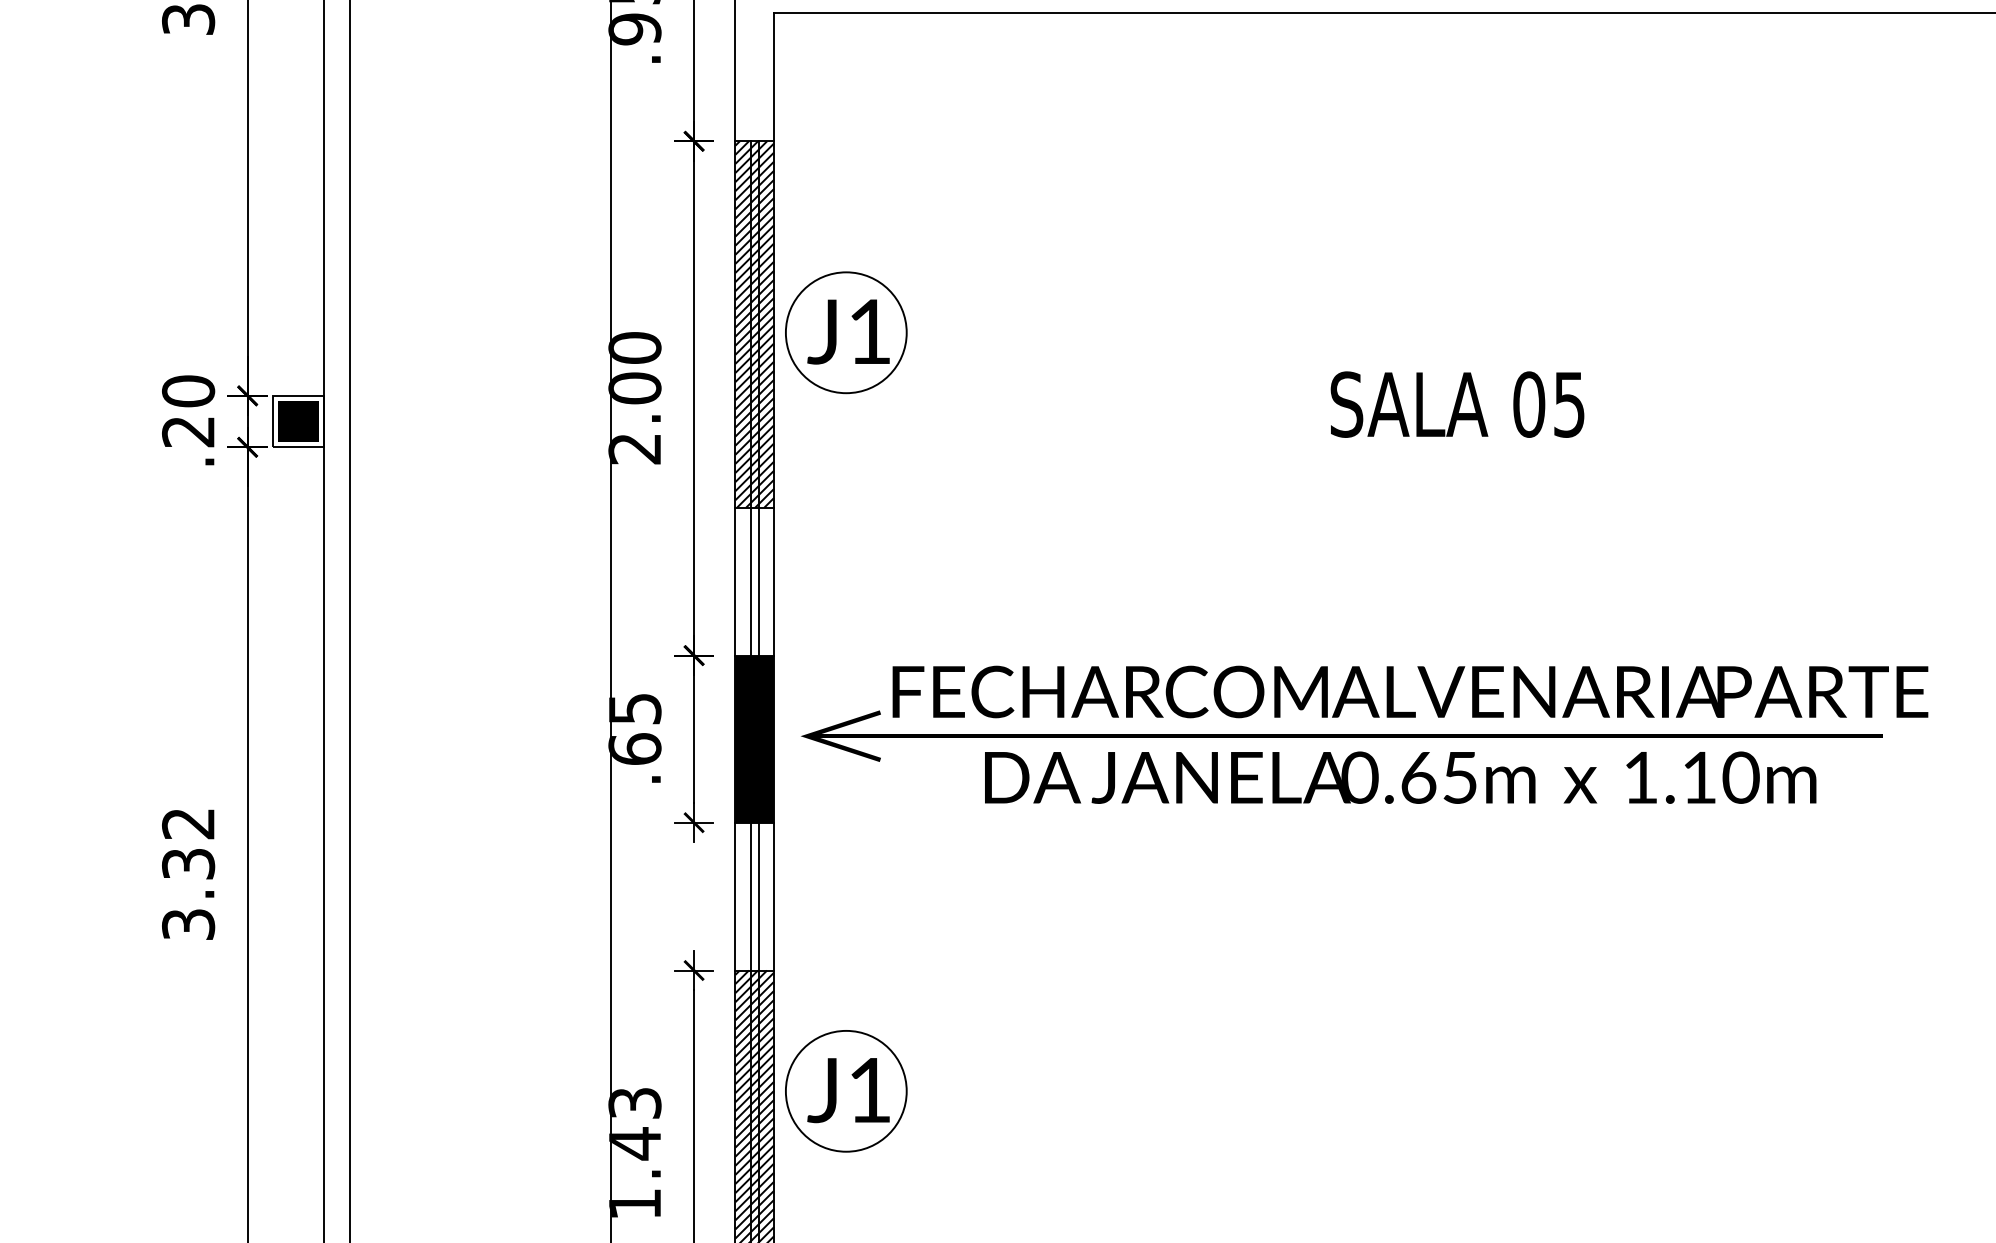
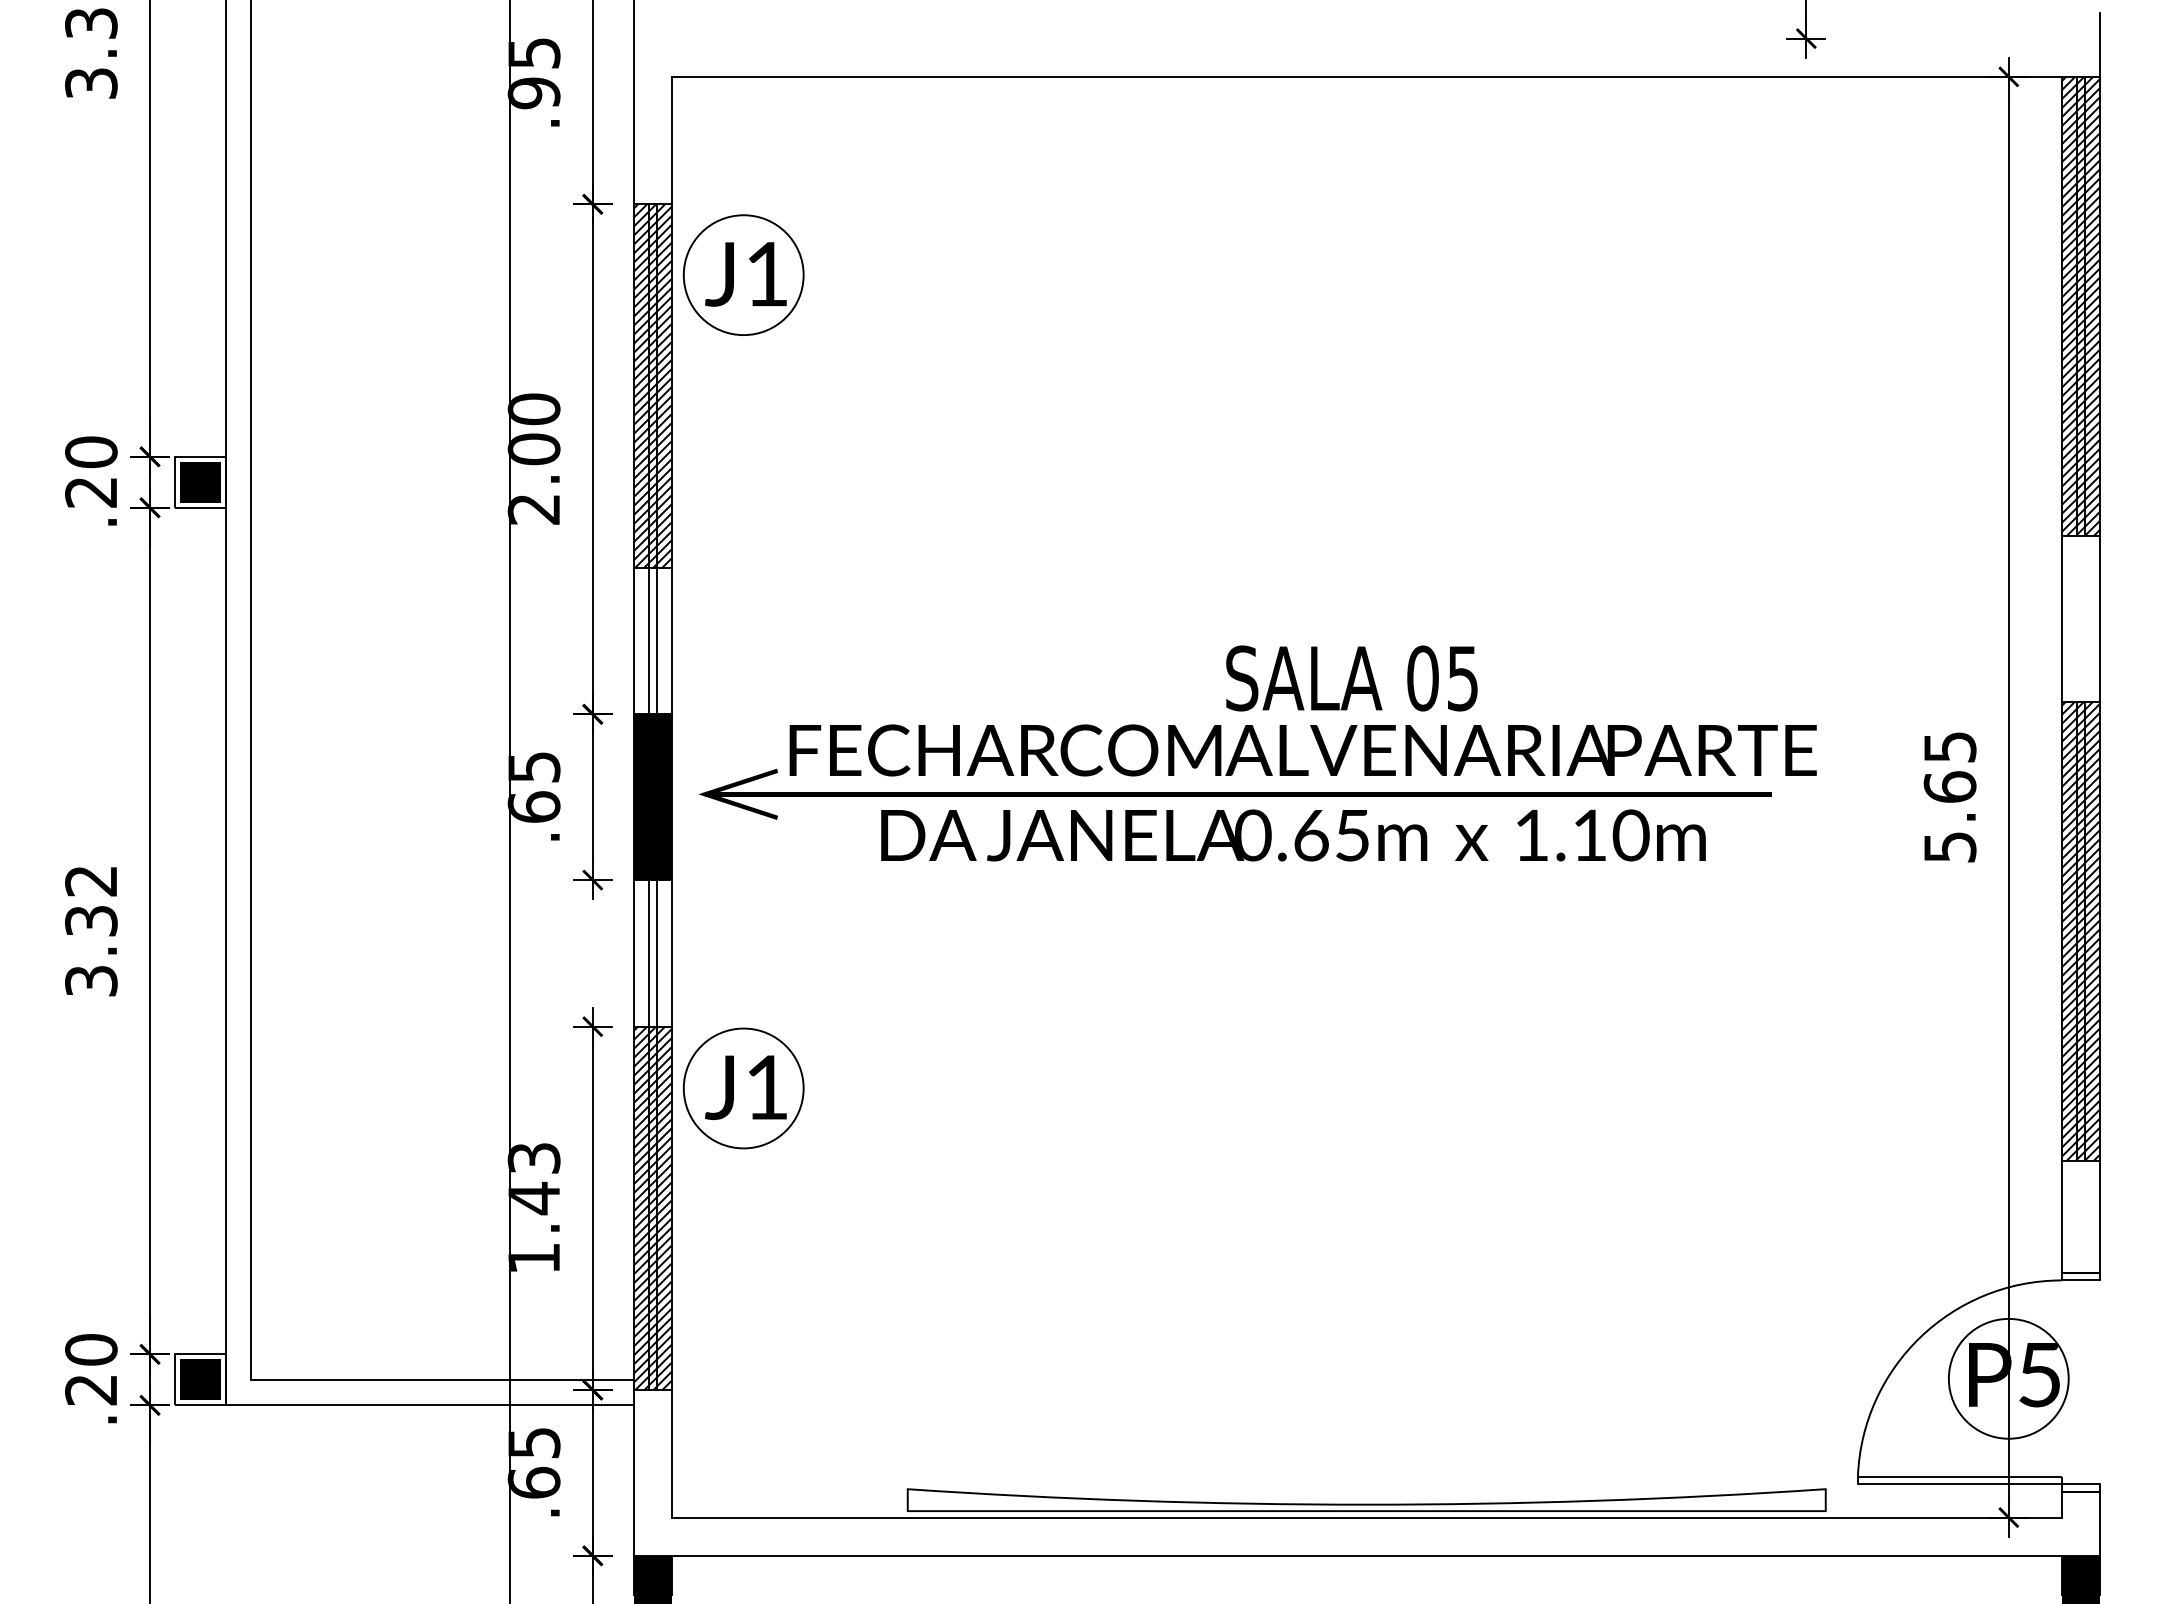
part: (846, 332) -> (743, 274), moved
text: (1457, 404) -> (1351, 678), moved
part: (846, 1091) -> (743, 1088), moved

